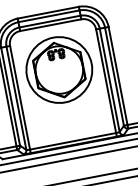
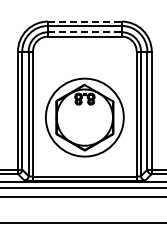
line: (48, 12) -> (84, 21), solid -> dashed
line: (49, 21) -> (84, 32), solid -> dashed
part: (59, 69) -> (84, 117), moved

